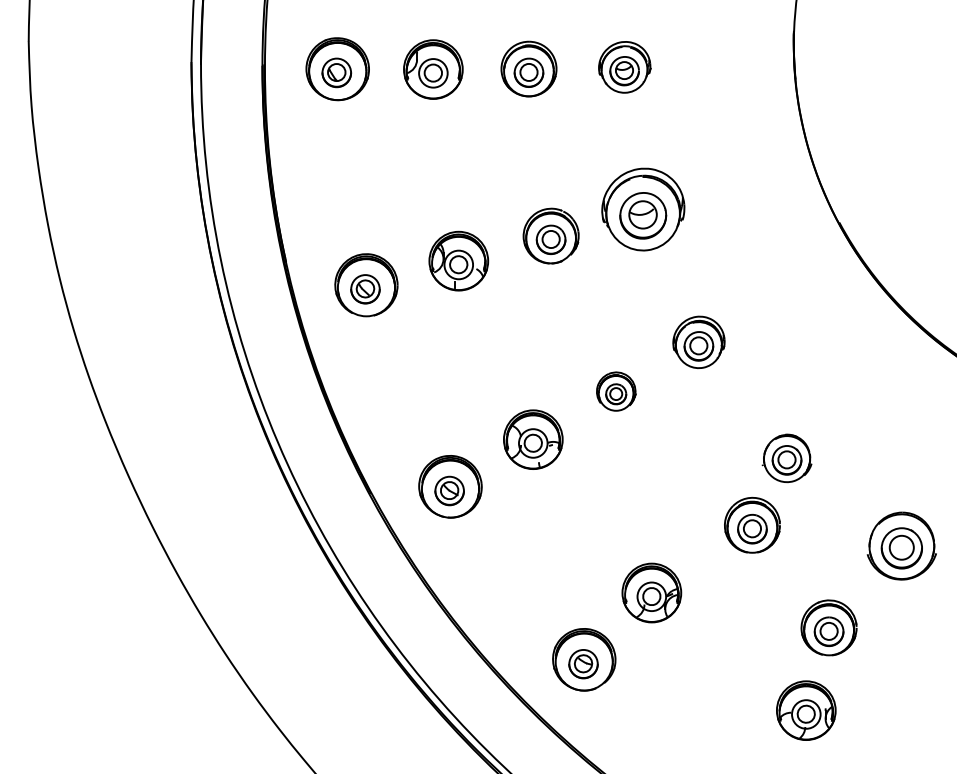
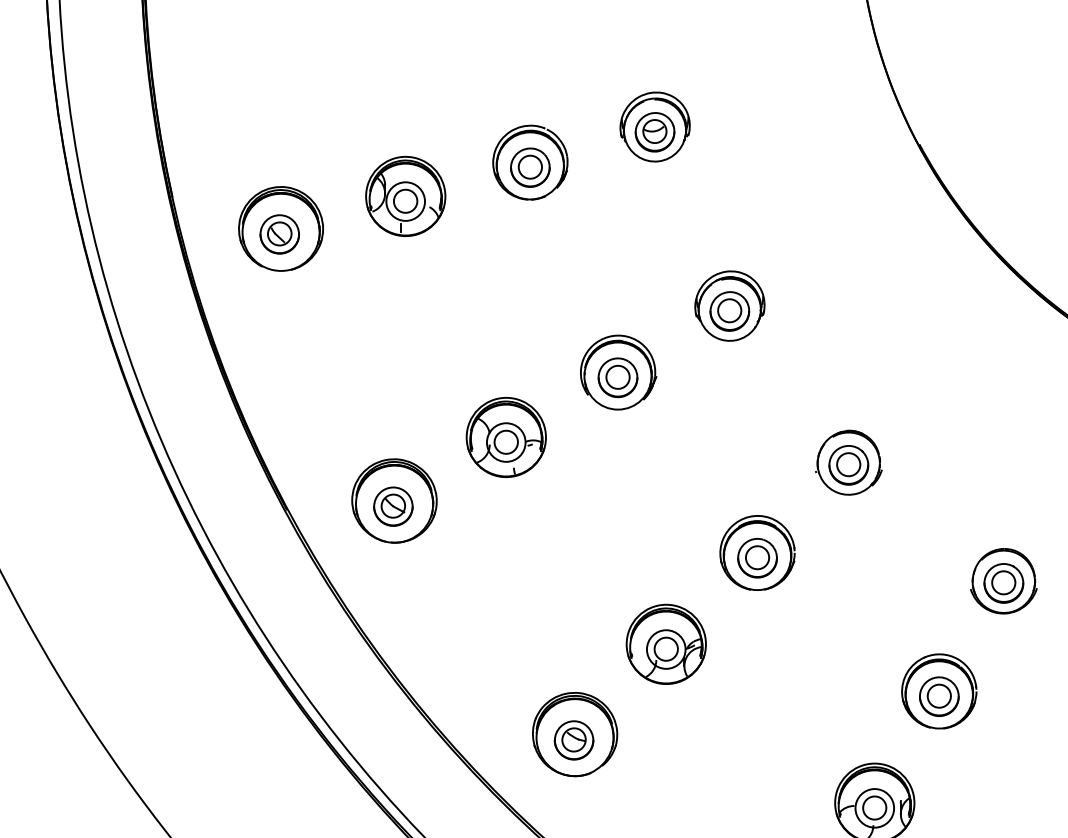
part: (643, 209) -> (655, 126), size x0.62
part: (616, 391) -> (618, 372), size x1.43
part: (752, 524) -> (757, 551), moved
part: (901, 546) -> (1003, 581), size x0.71
part: (828, 627) -> (938, 690), moved

